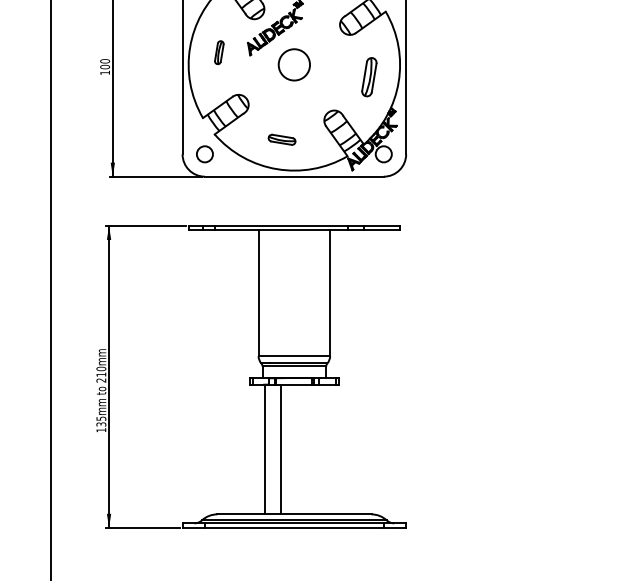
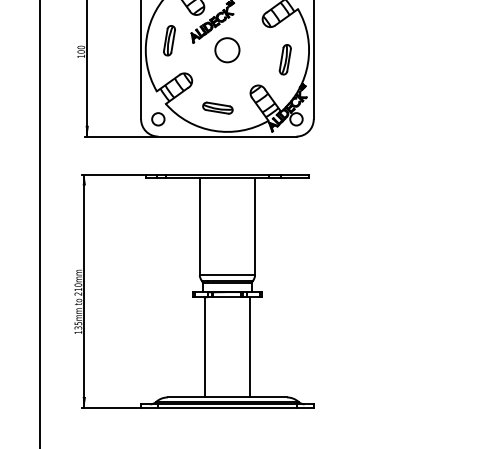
part: (219, 52) -> (169, 40), size x1.67
part: (281, 139) -> (217, 107), size x1.43
line: (281, 449) -> (250, 347), moved

